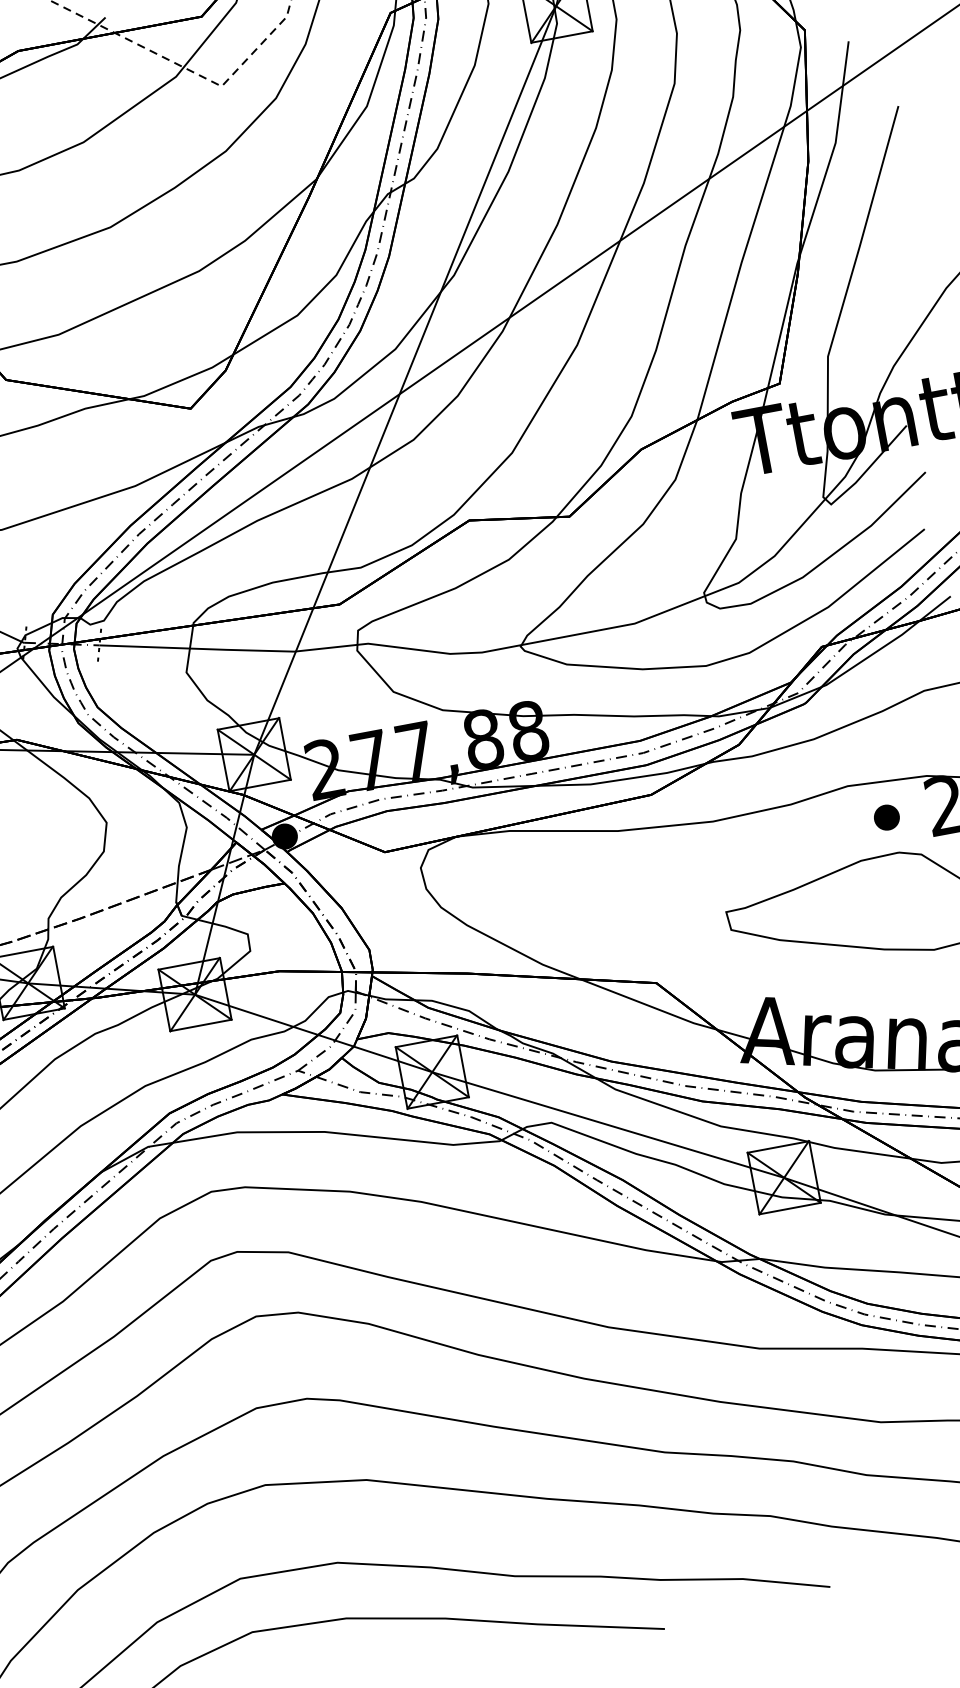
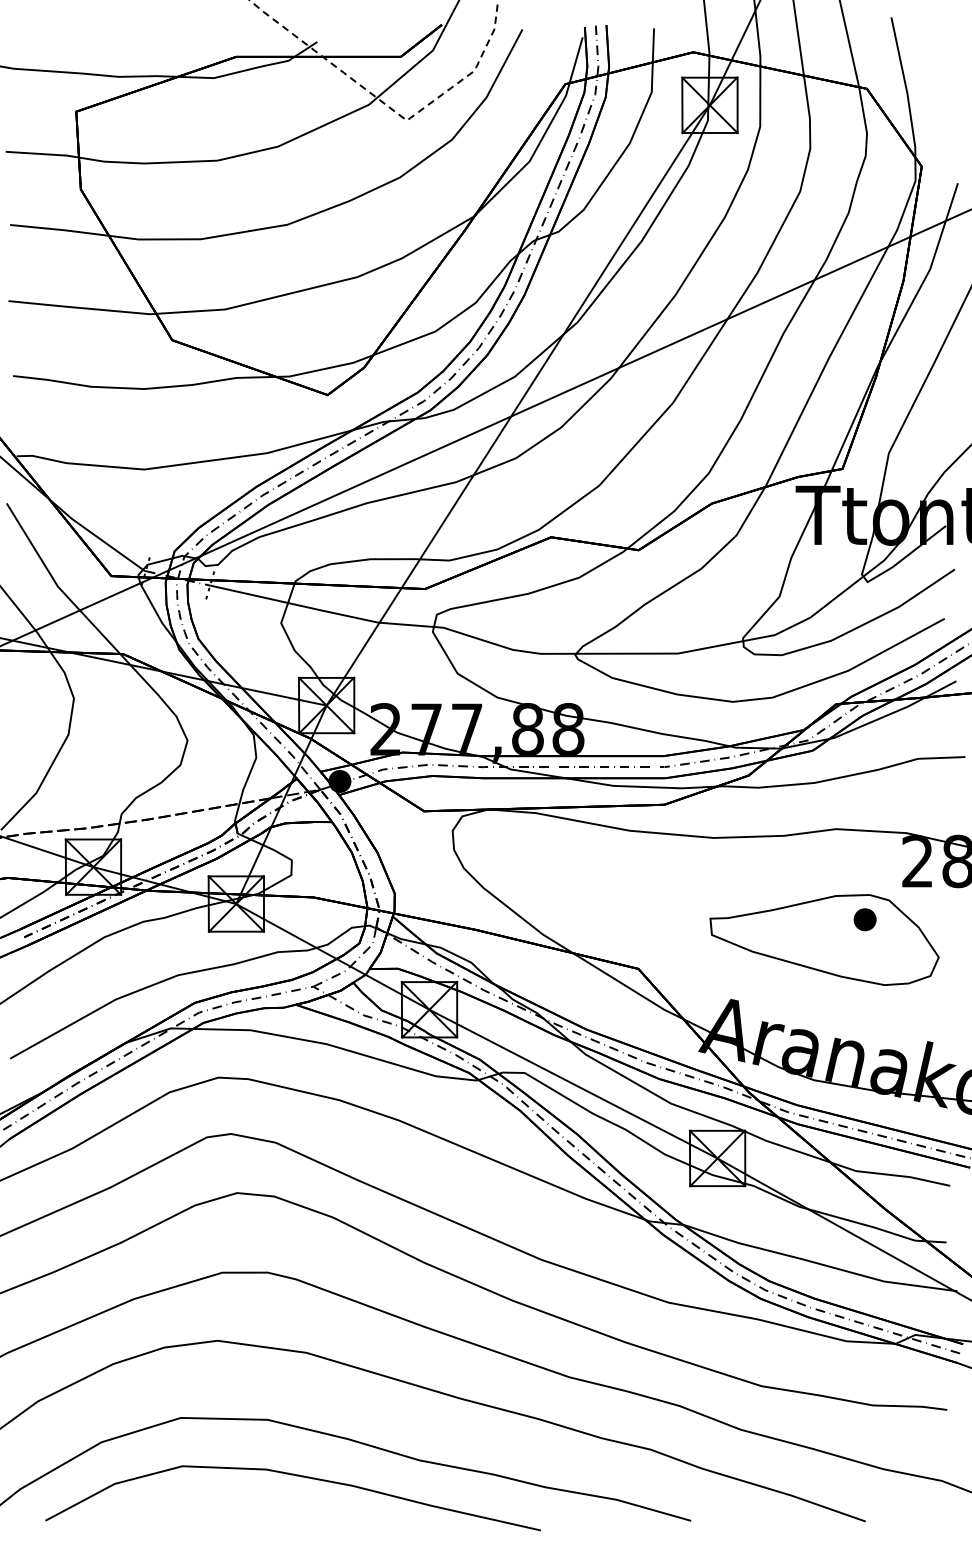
part: (886, 817) -> (864, 919), moved

